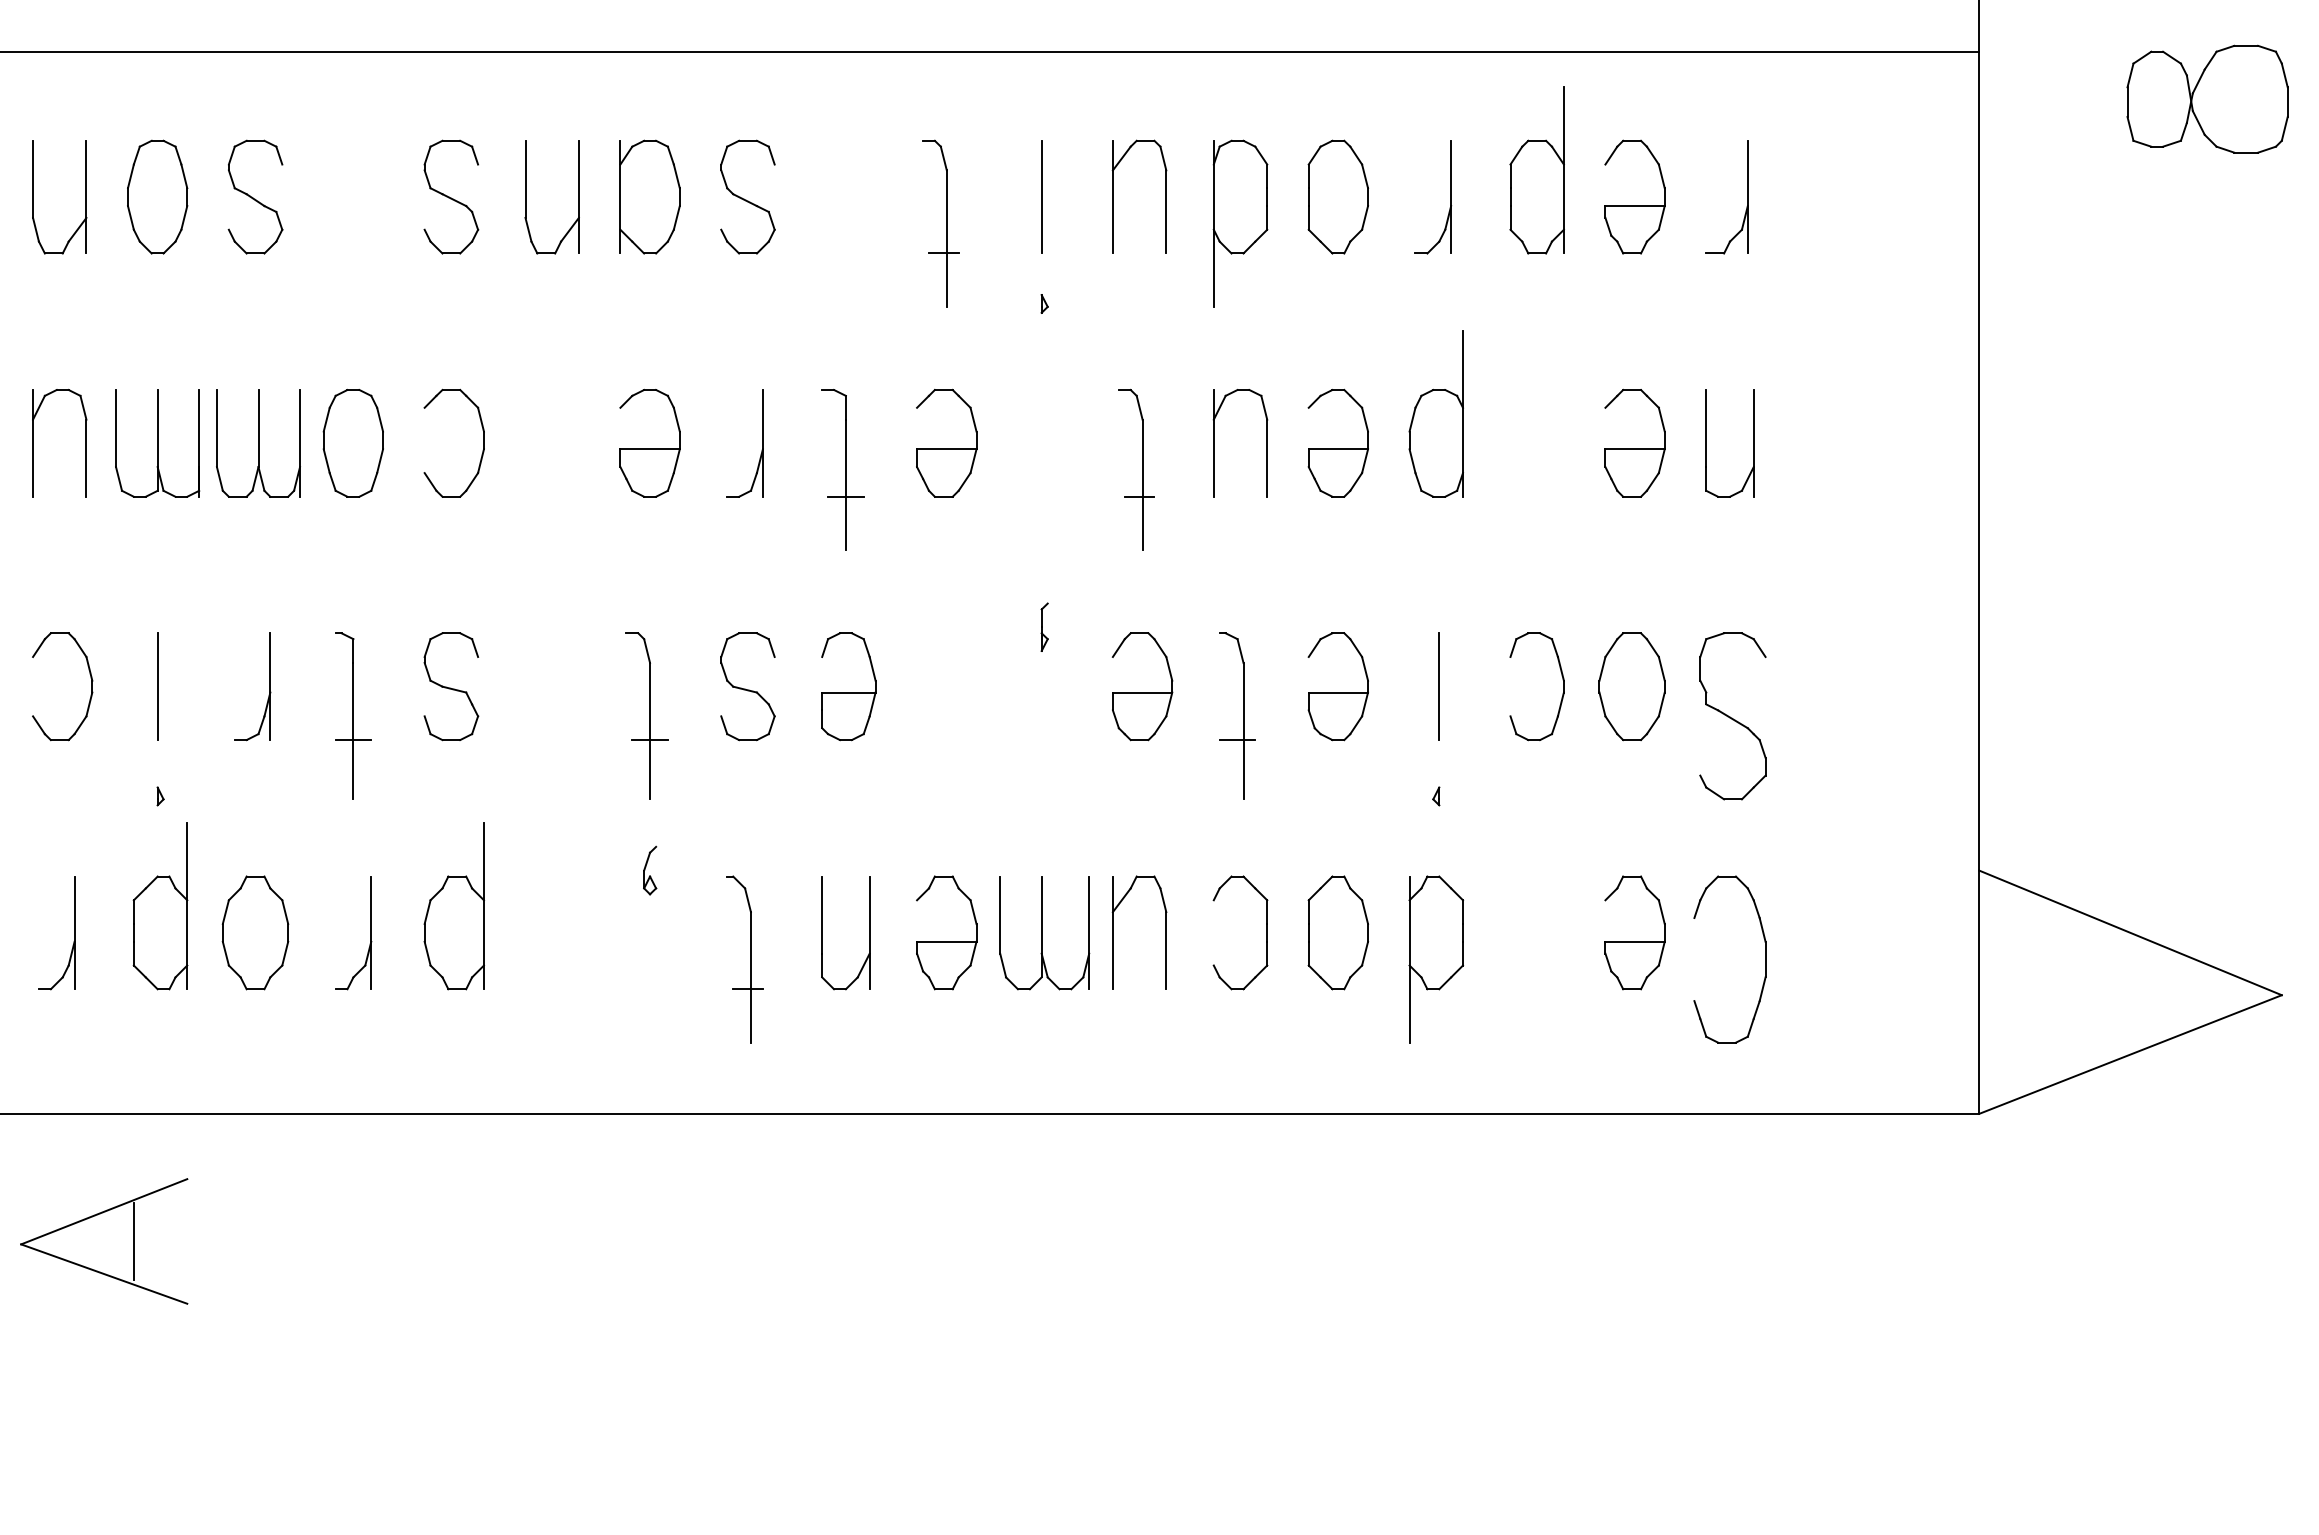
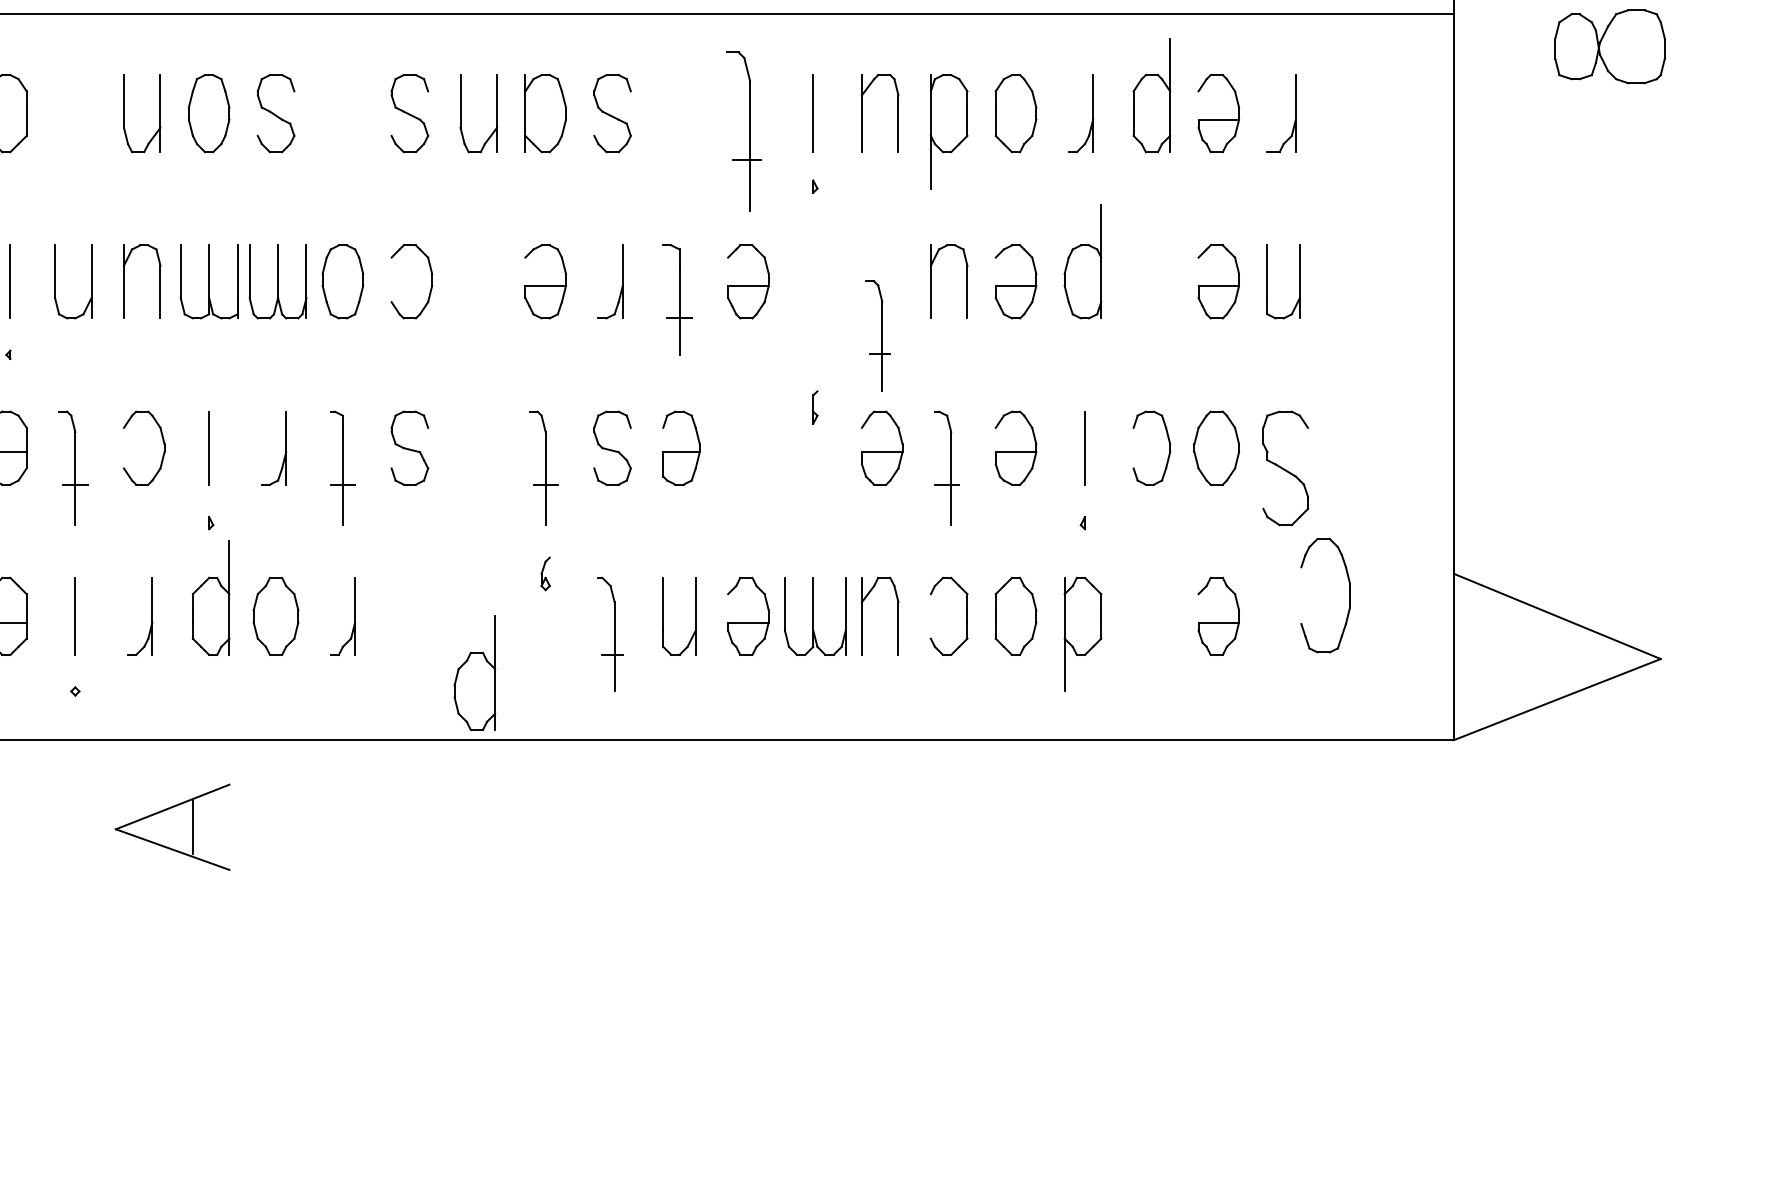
part: (941, 223) -> (744, 131), size x1.4
part: (1135, 469) -> (877, 335), moved
part: (453, 905) -> (474, 672), moved
part: (1764, 959) -> (1349, 595), moved

